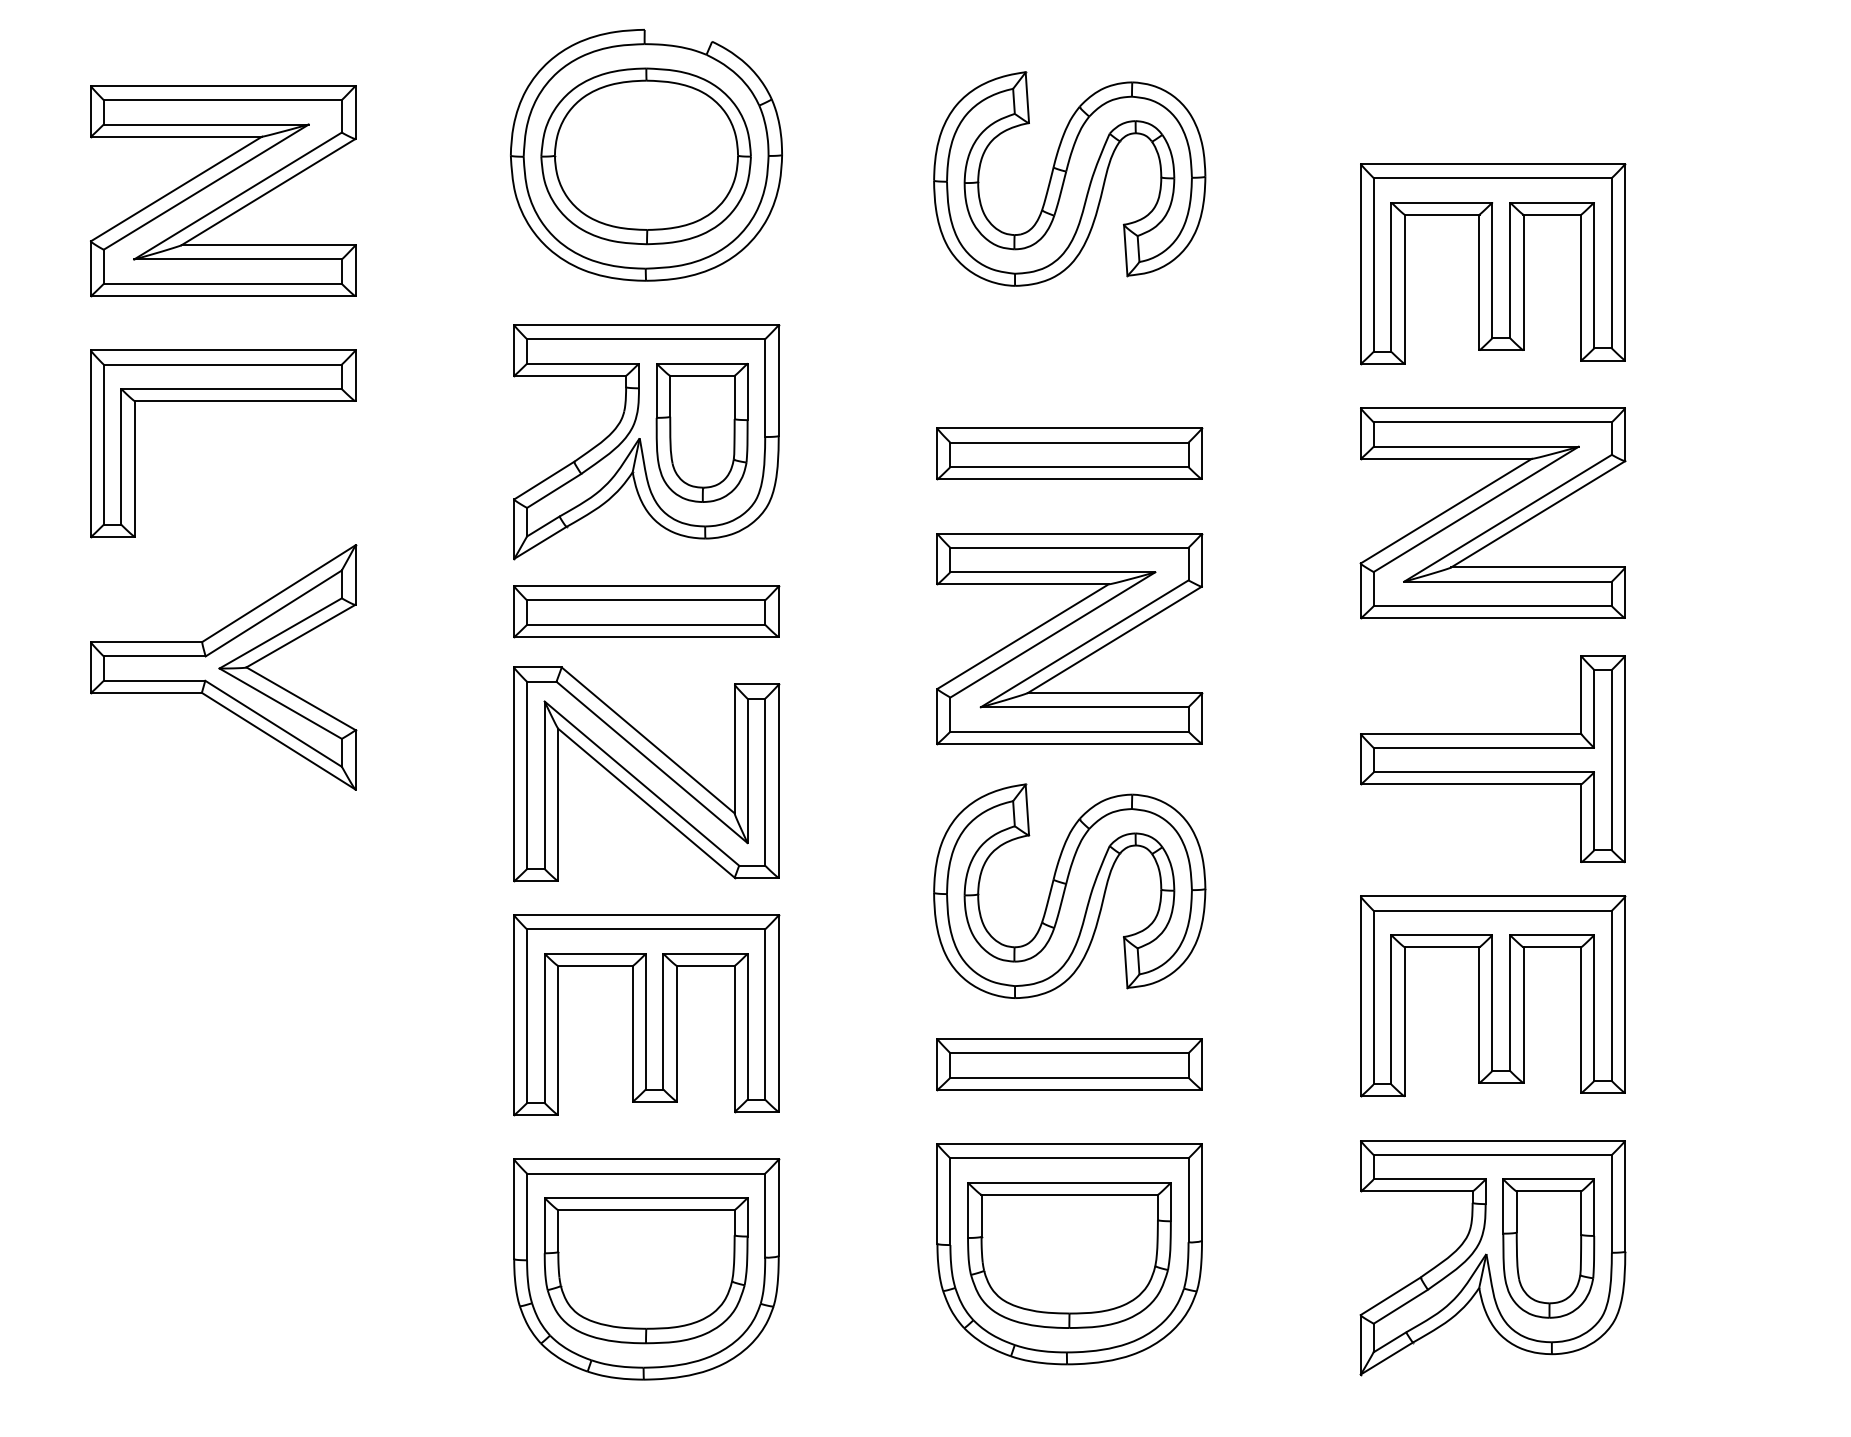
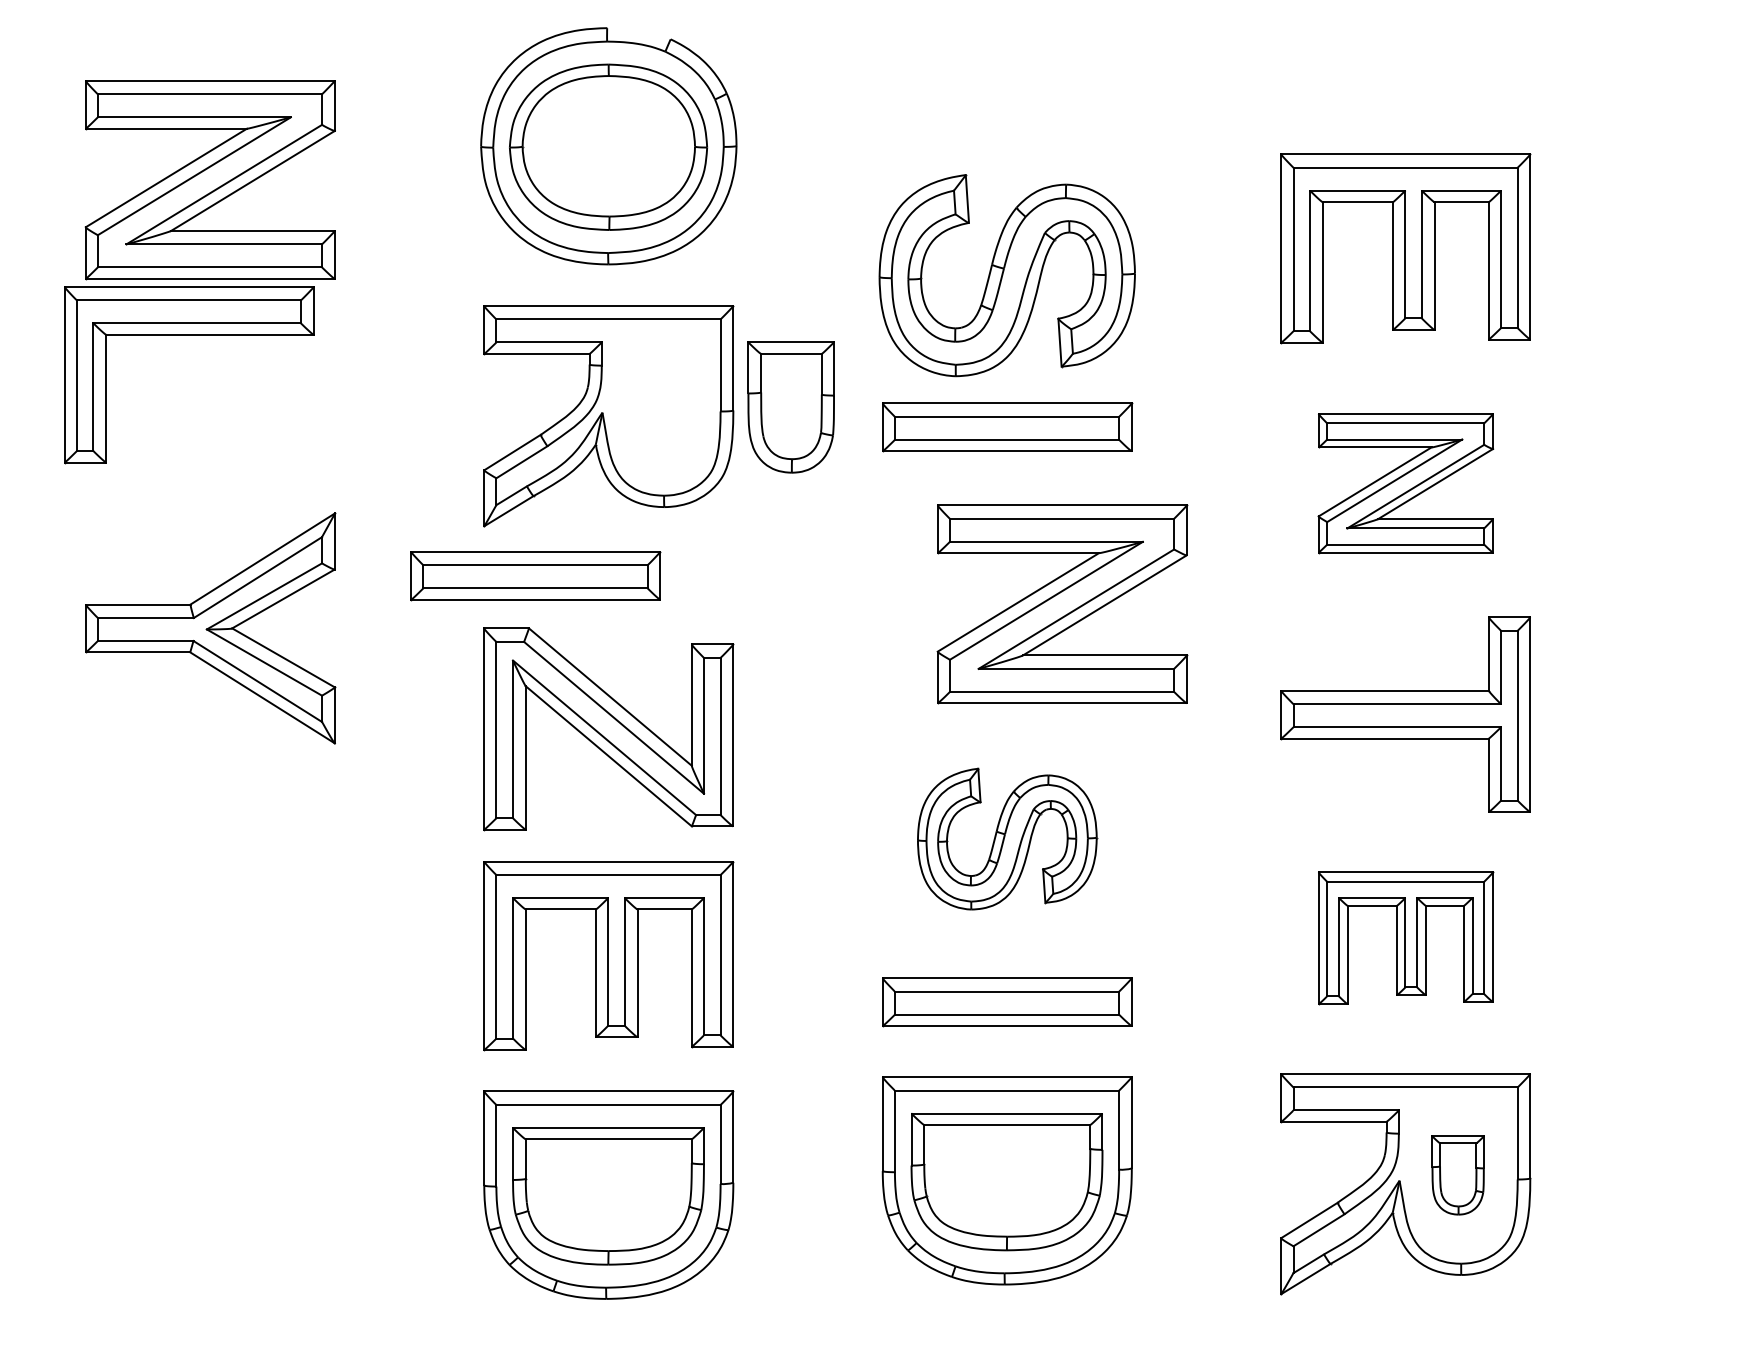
part: (1068, 178) -> (1006, 275), moved
part: (223, 401) -> (189, 335), moved
part: (701, 432) -> (790, 407), moved
part: (1492, 513) -> (1405, 483), size x0.7
part: (646, 612) -> (535, 576), moved
part: (1069, 638) -> (1062, 604), moved
part: (1069, 890) -> (1007, 838), size x0.7
part: (1492, 996) -> (1405, 938), size x0.7
part: (1547, 1248) -> (1457, 1175), size x0.6

